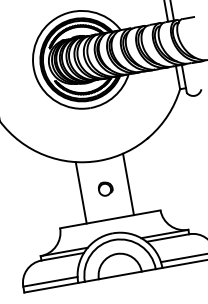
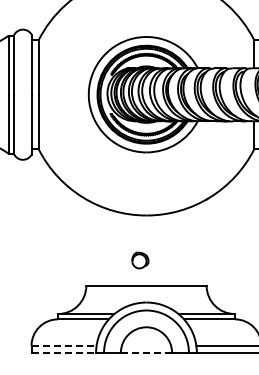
line: (128, 184) -> (174, 248), removed
part: (105, 188) -> (140, 260), moved
line: (81, 192) -> (118, 248), removed
line: (120, 275) -> (146, 352), solid -> dashed
line: (50, 281) -> (64, 345), solid -> dashed
line: (51, 287) -> (64, 352), solid -> dashed

